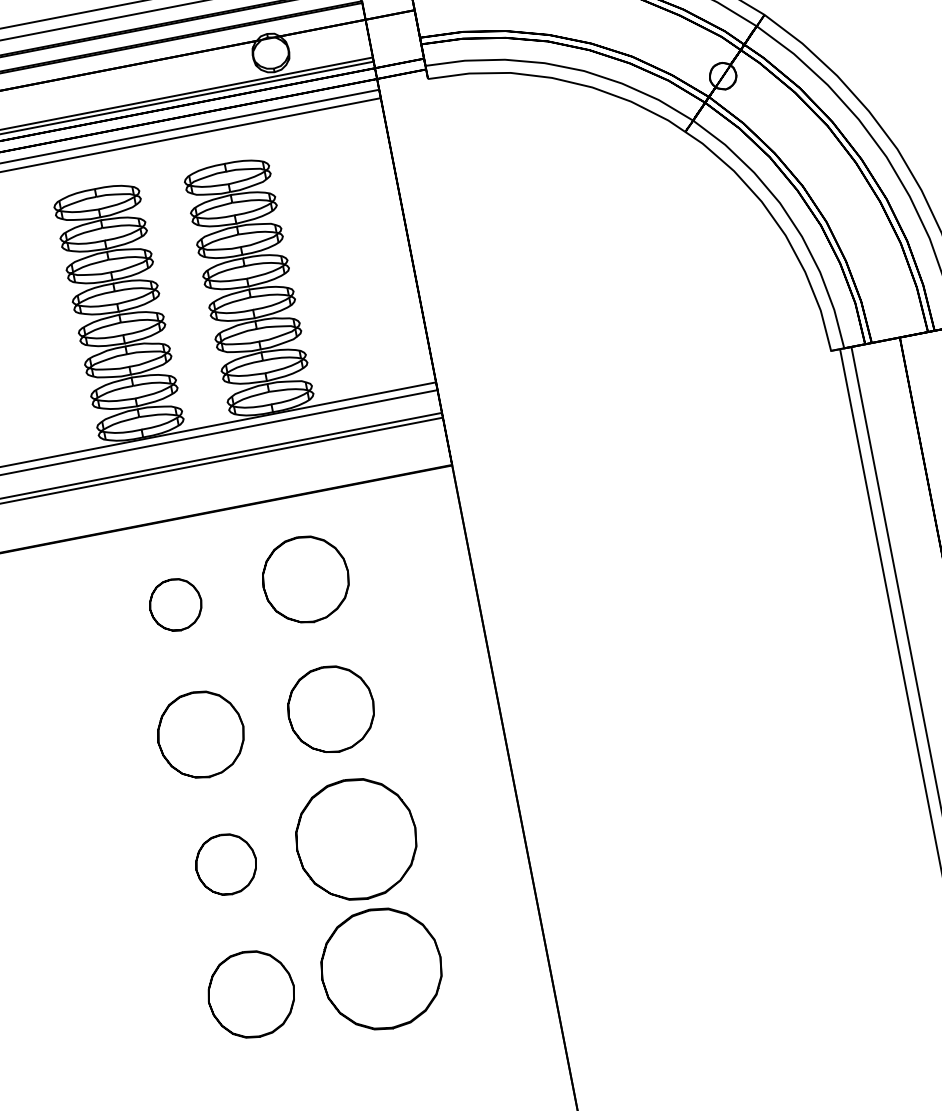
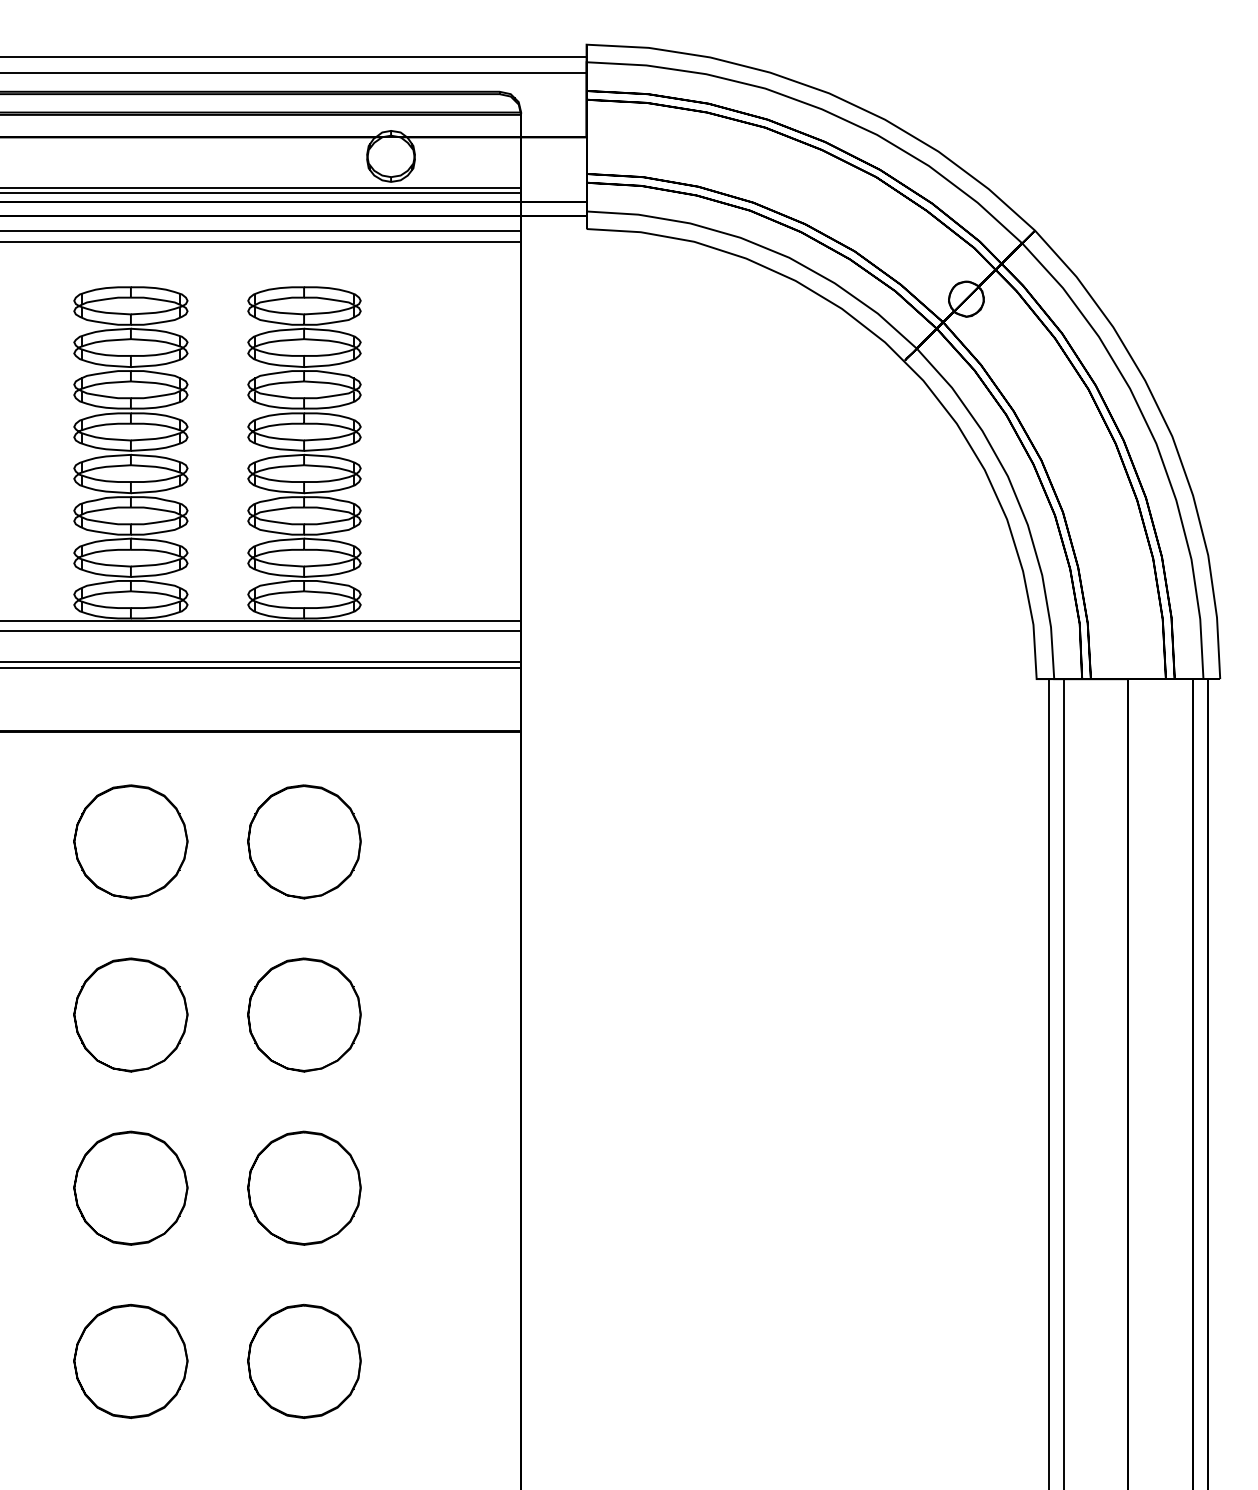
part: (175, 604) -> (130, 841), size x1.67
part: (356, 838) -> (304, 1187), size x0.71
part: (225, 864) -> (130, 1187), size x1.43
part: (381, 969) -> (304, 1361), size x0.71

